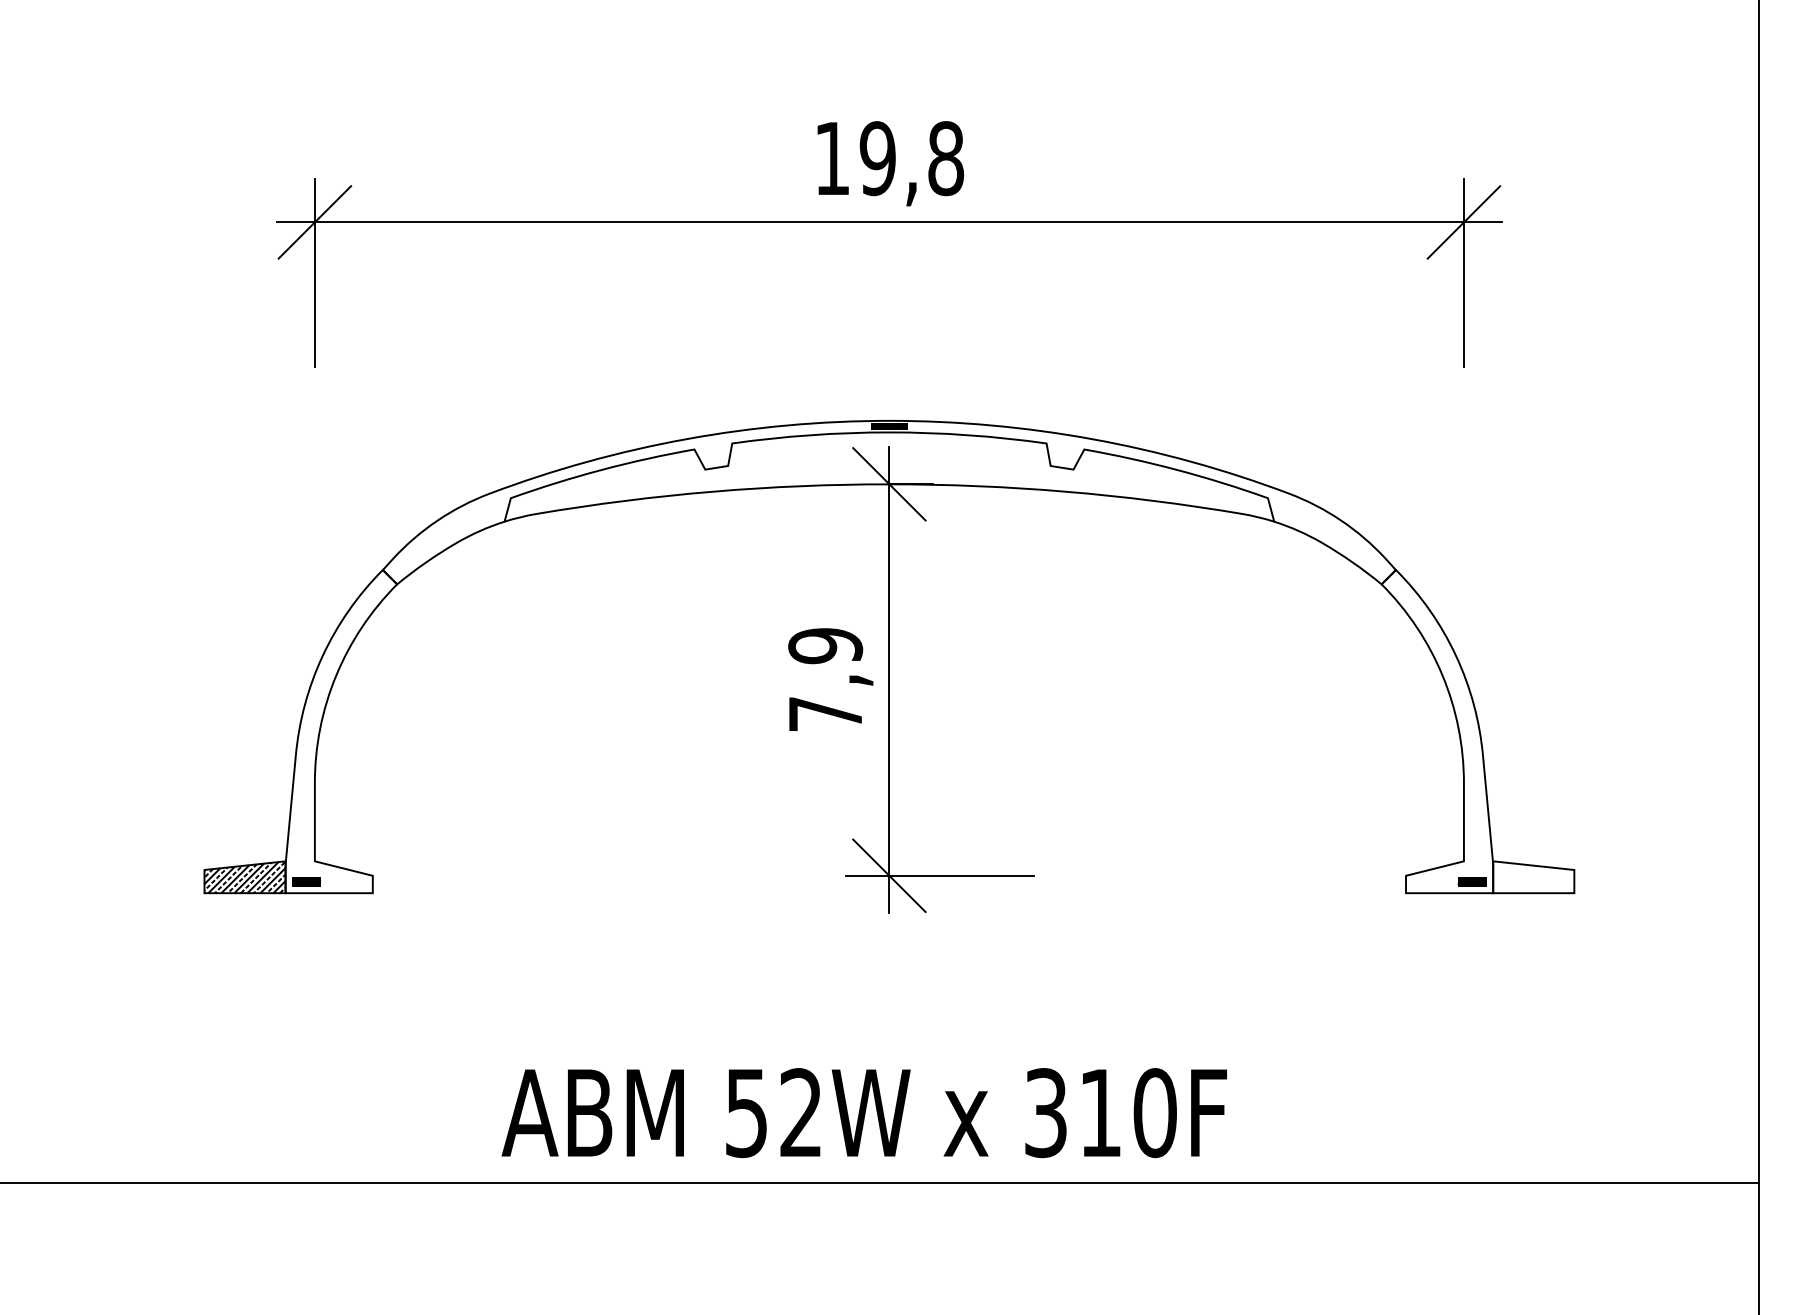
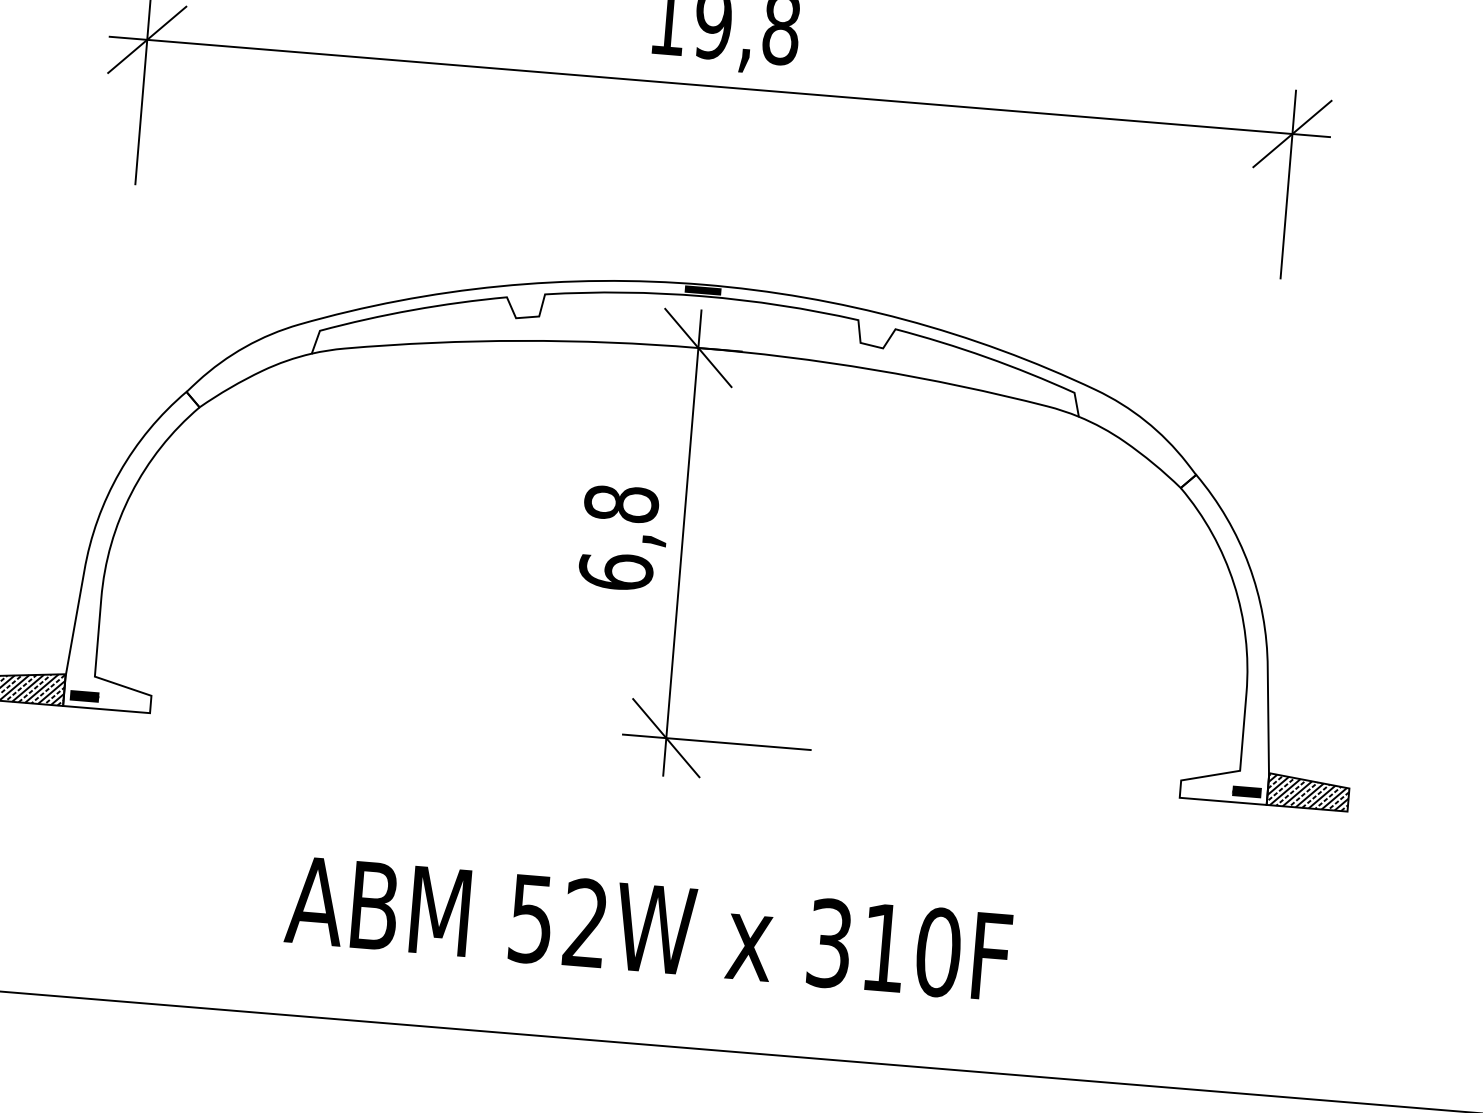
text: (825, 679) -> (618, 537), 7,9 -> 6,8
hatch: (1533, 877) -> (1308, 792), added
text: (863, 1113) -> (647, 928), moved

